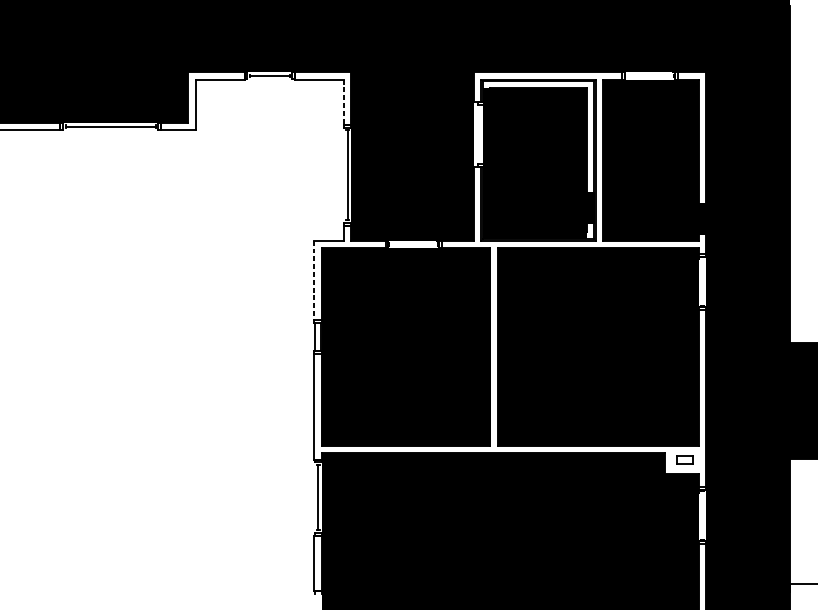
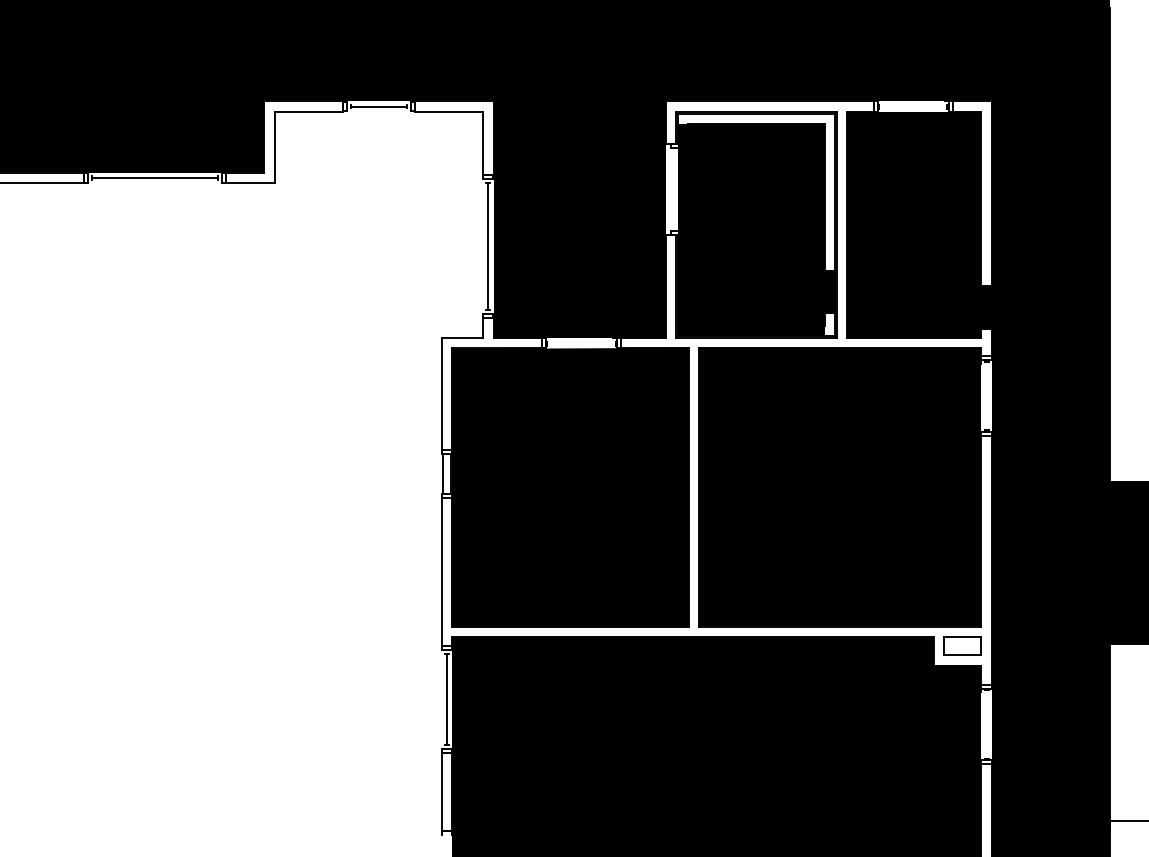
line: (344, 102) -> (483, 143), dashed -> solid
line: (314, 280) -> (441, 394), dashed -> solid
part: (685, 459) -> (962, 645), size x1.67

